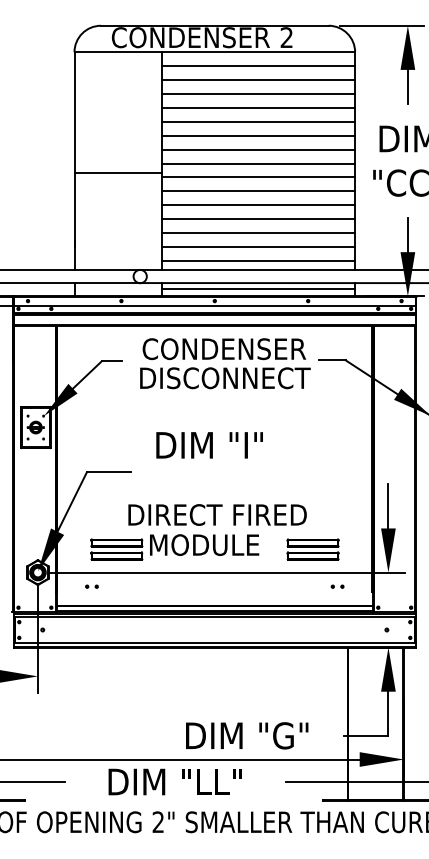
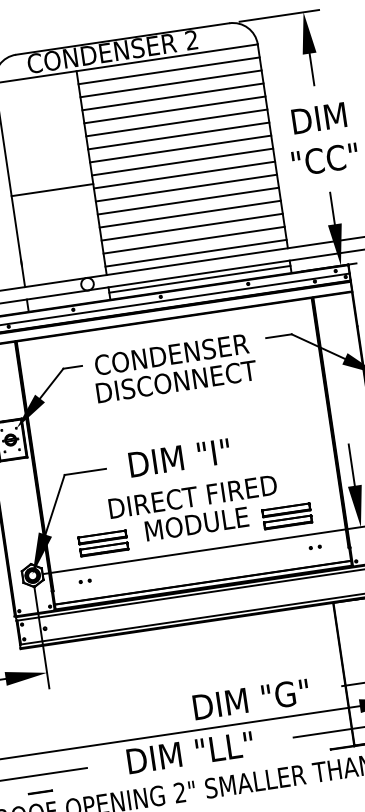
text: (225, 363) -> (174, 367), moved
text: (209, 445) -> (179, 458), moved
text: (204, 544) -> (196, 523), moved

